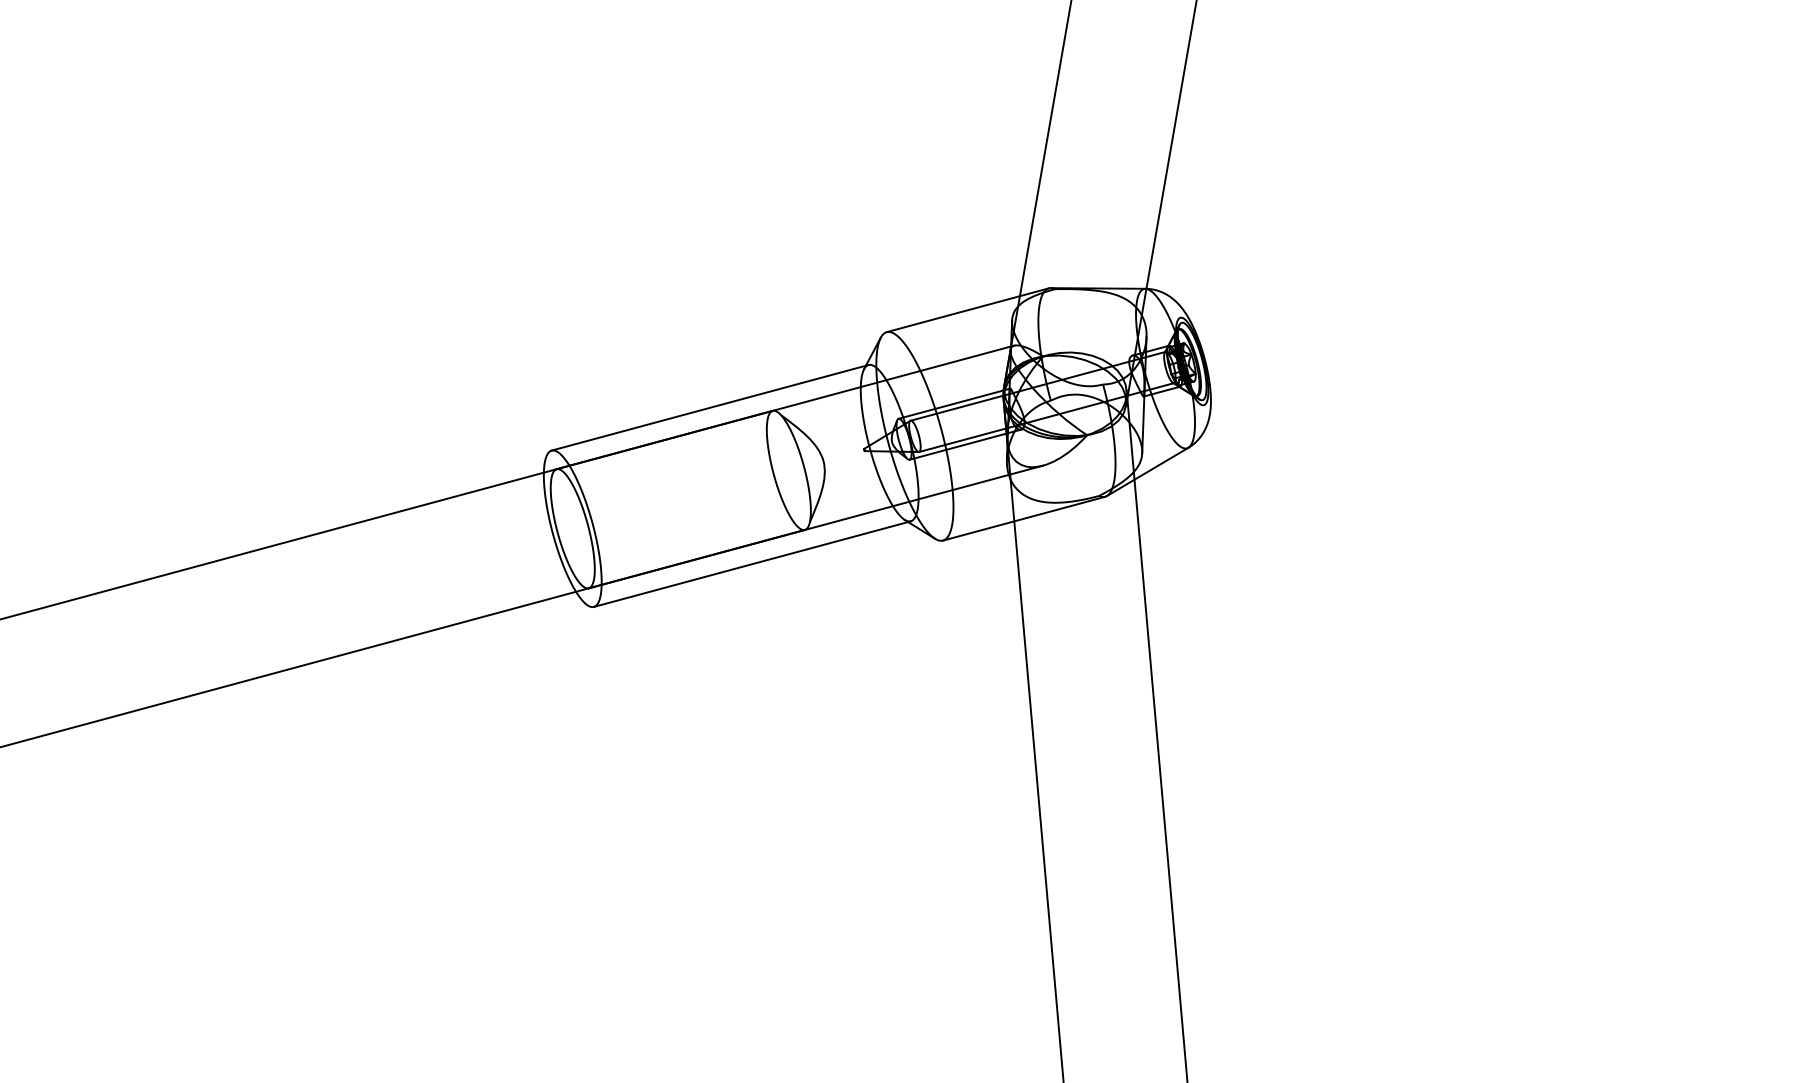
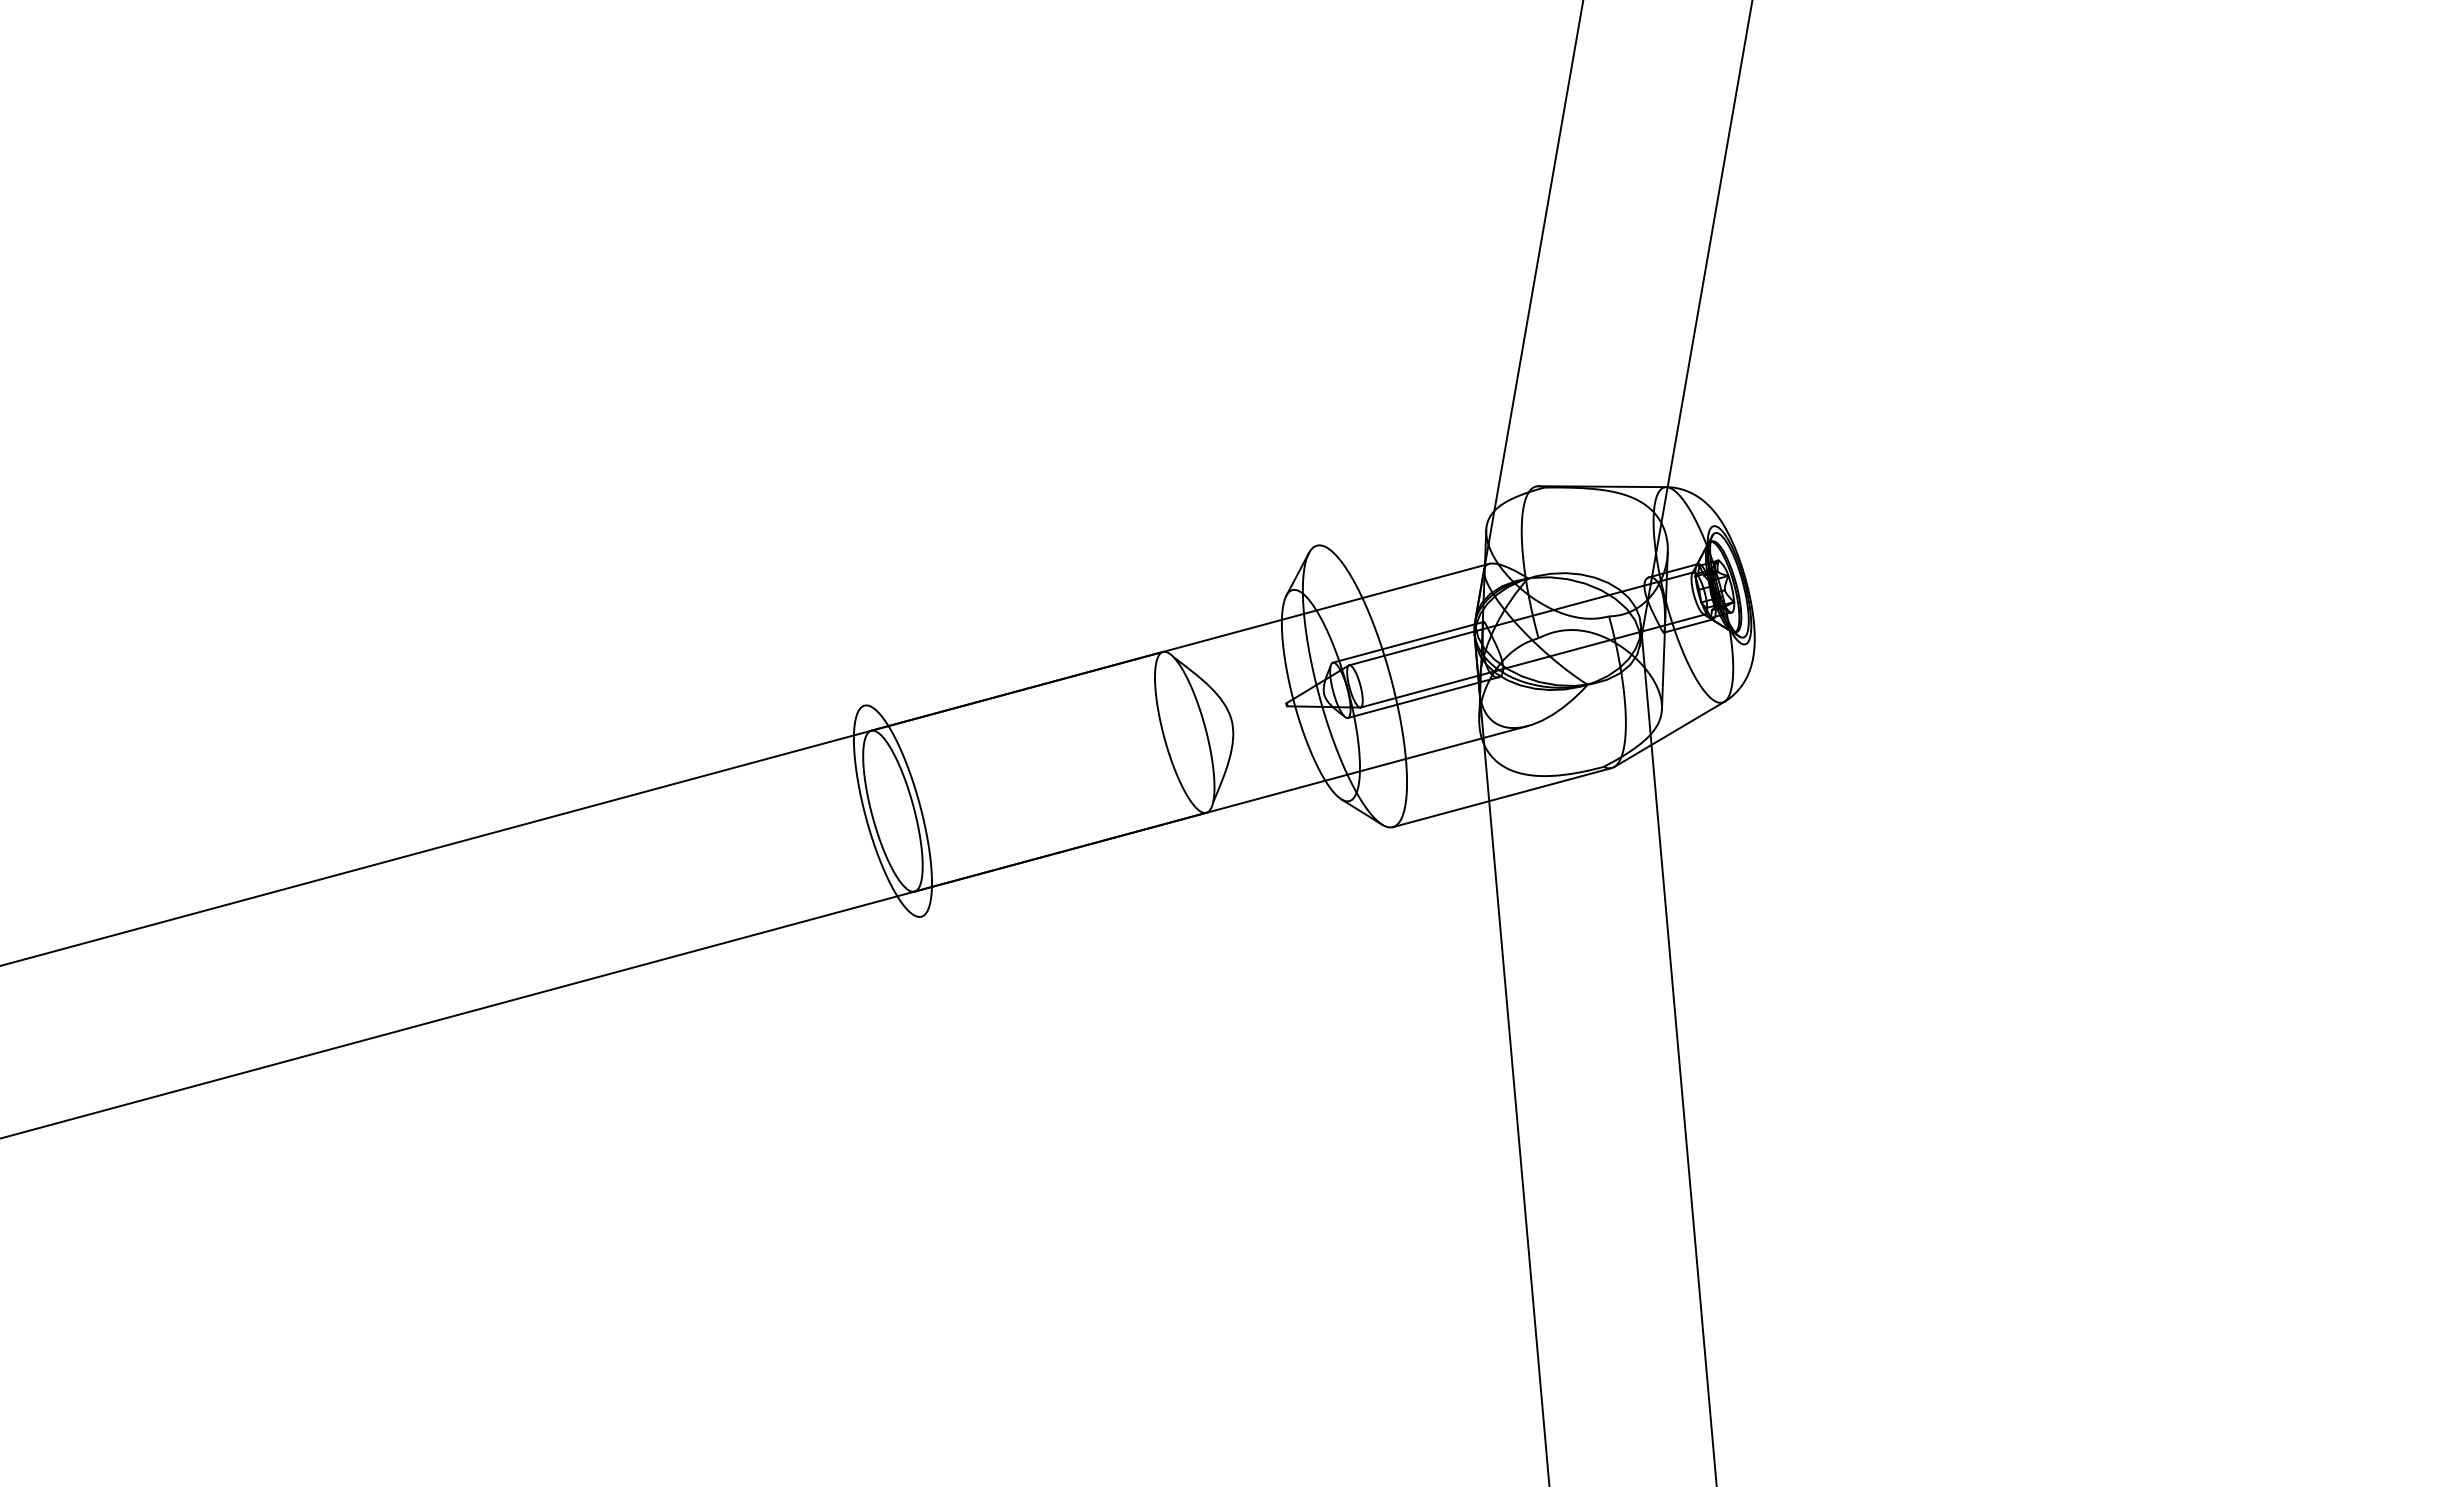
line: (967, 309) -> (1425, 515), removed
line: (710, 407) -> (1078, 647), removed
line: (752, 563) -> (1135, 858), removed

